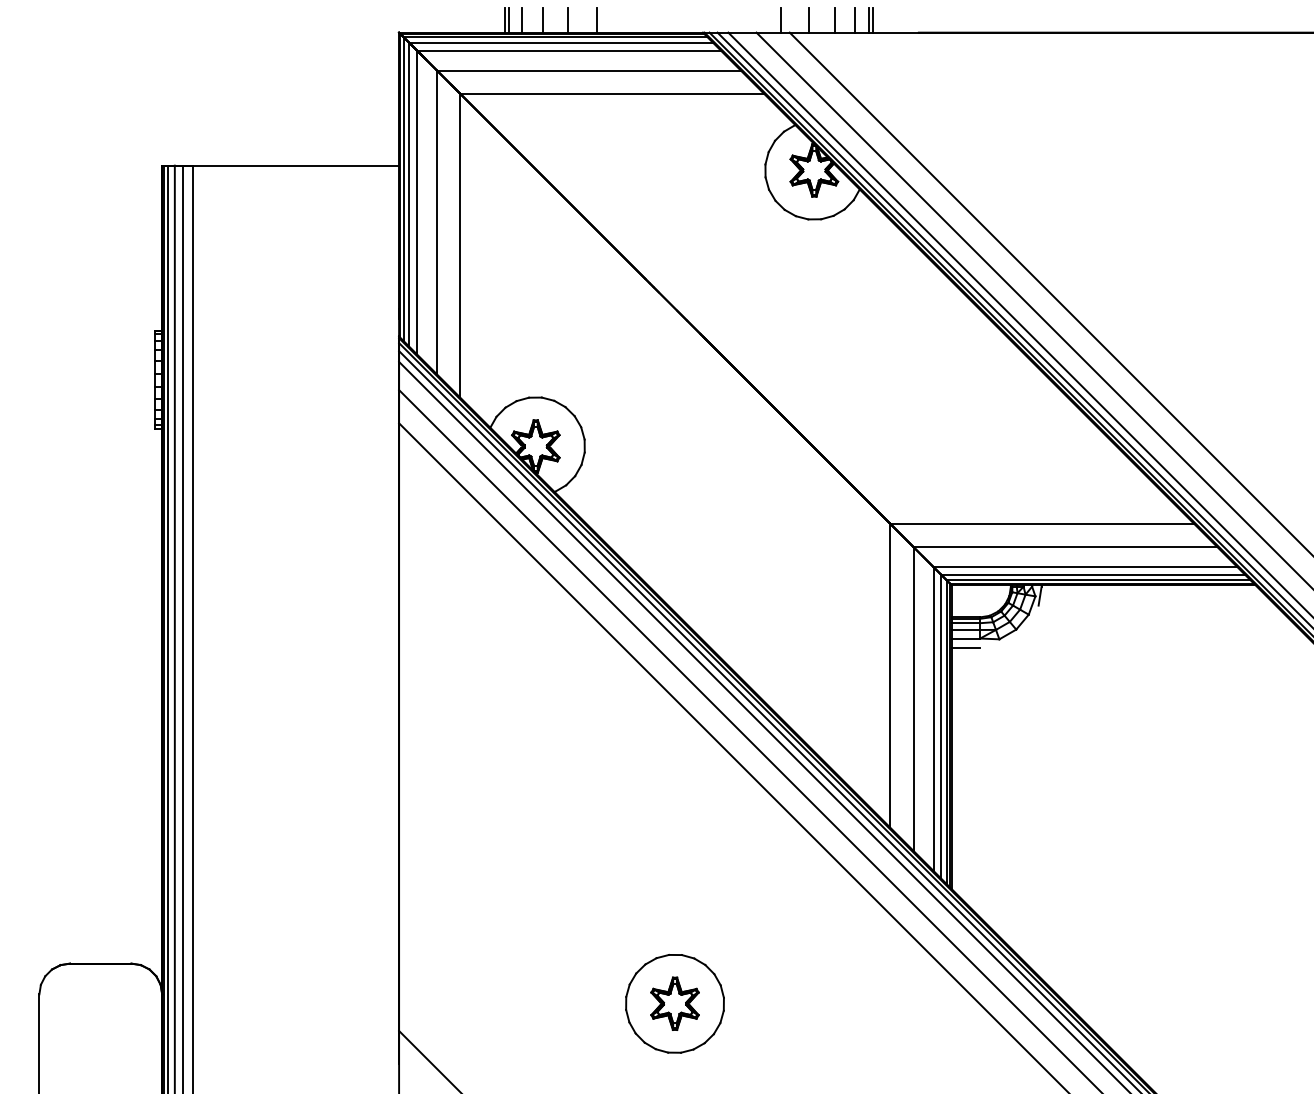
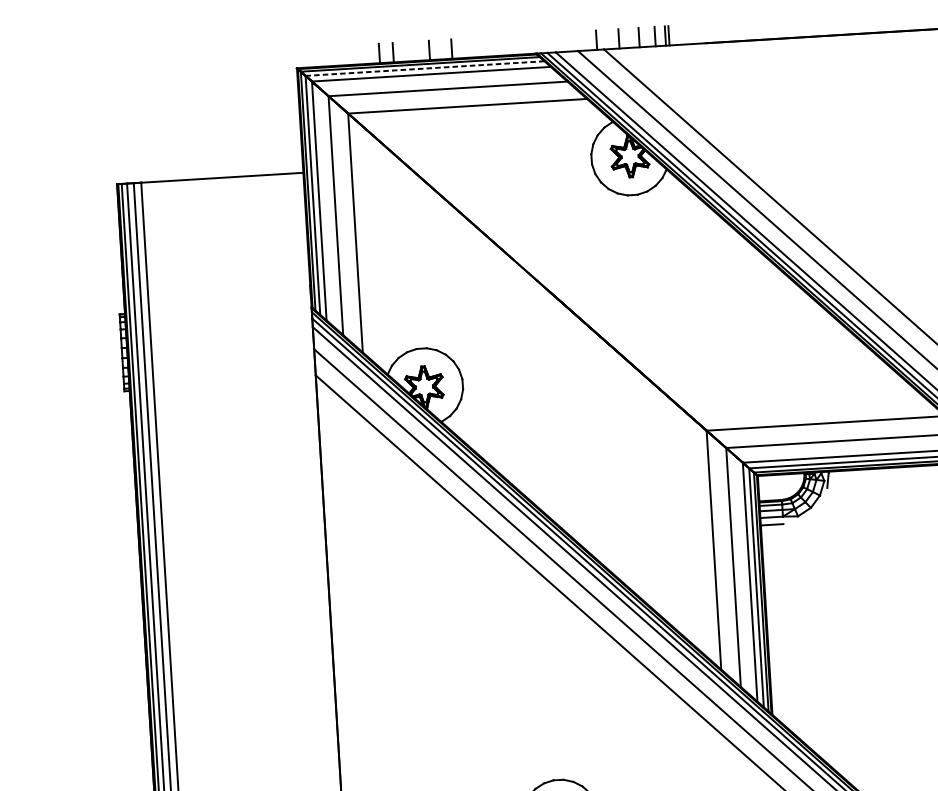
line: (509, 20) -> (383, 53), removed
line: (542, 20) -> (409, 51), removed
line: (561, 42) -> (425, 68), solid -> dashed

